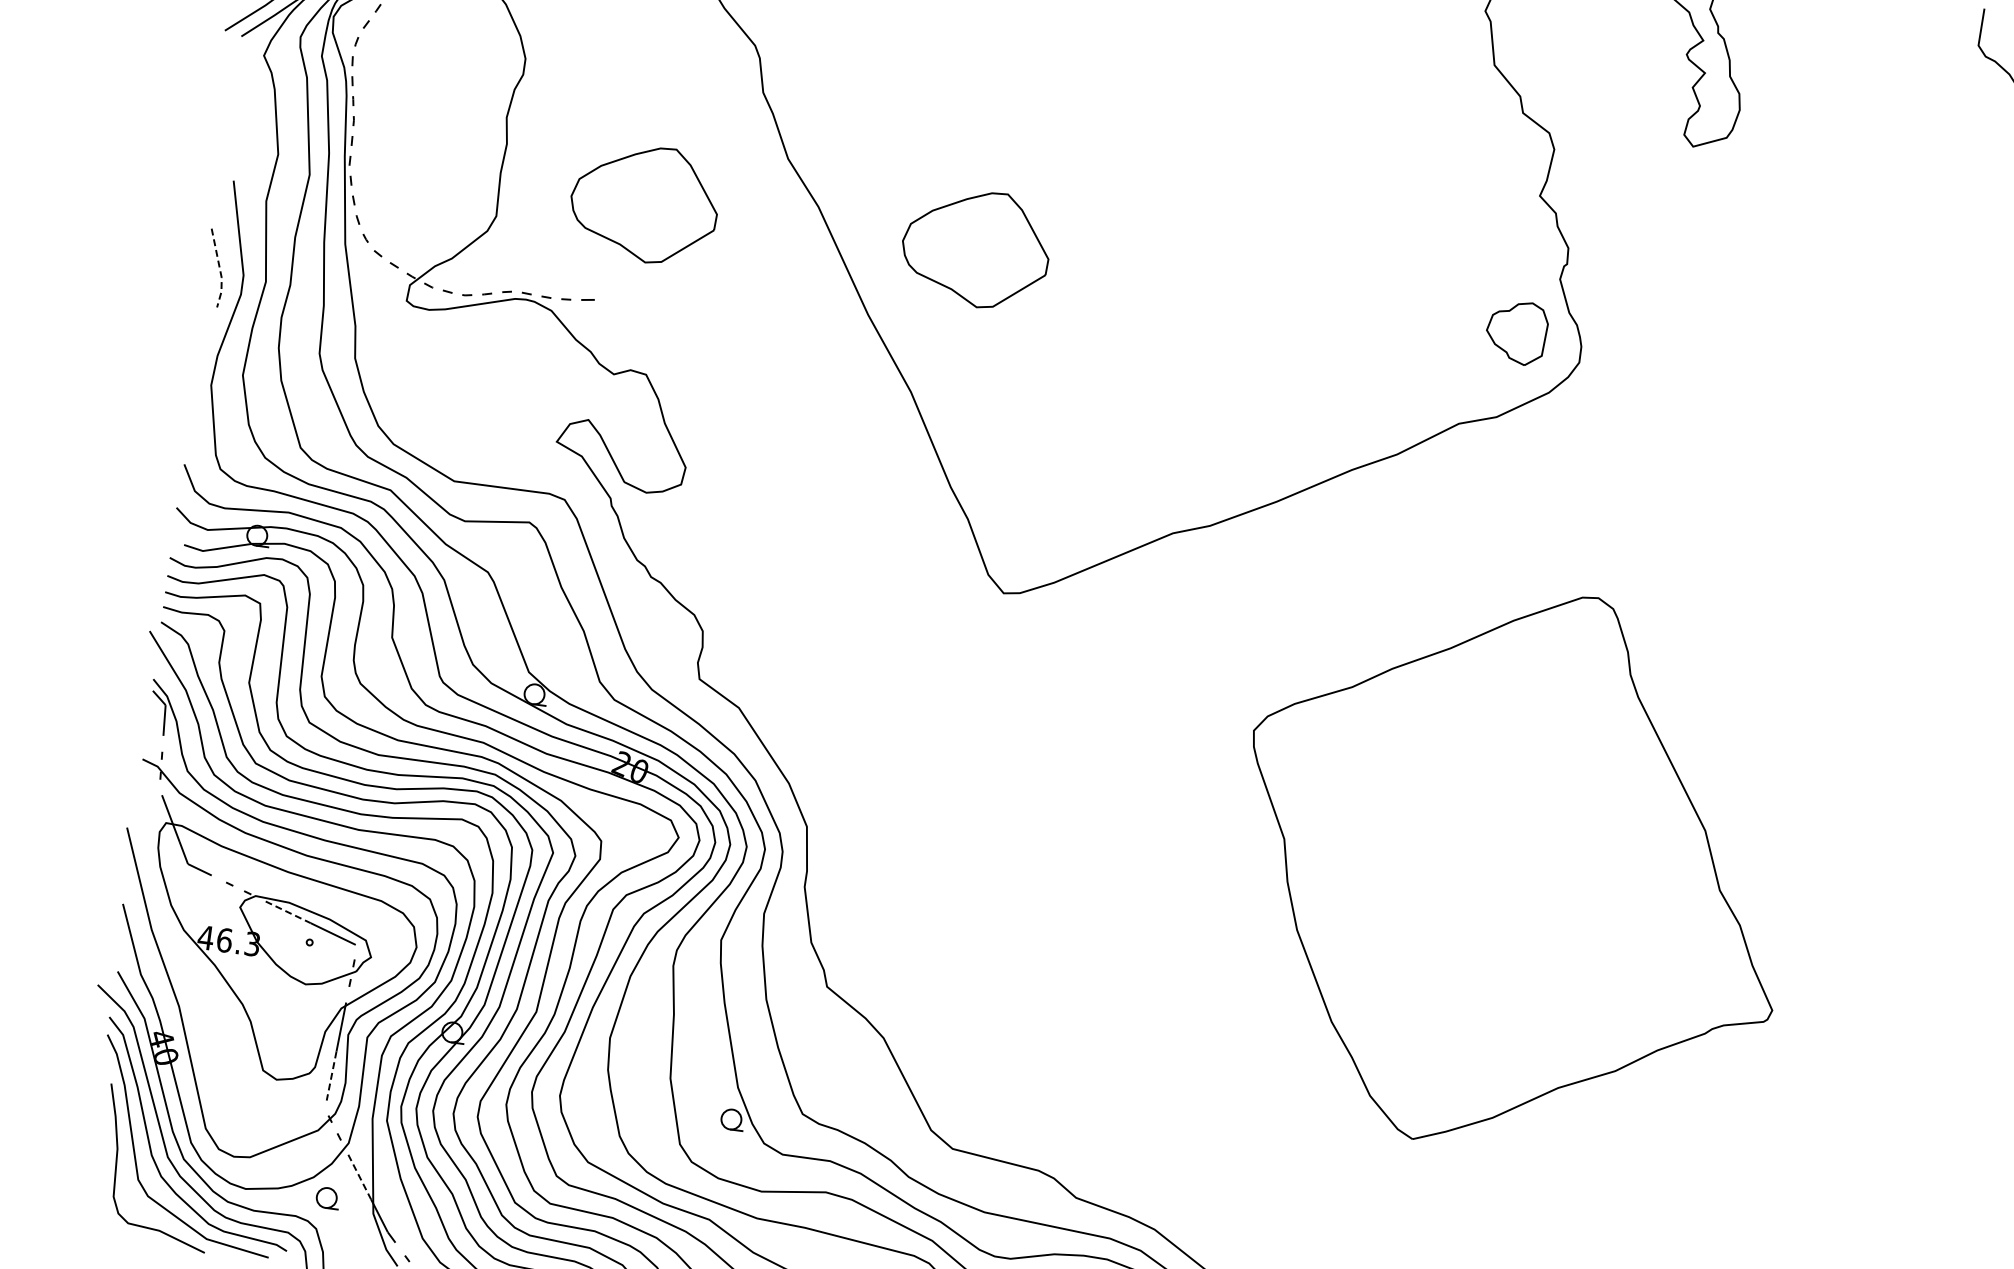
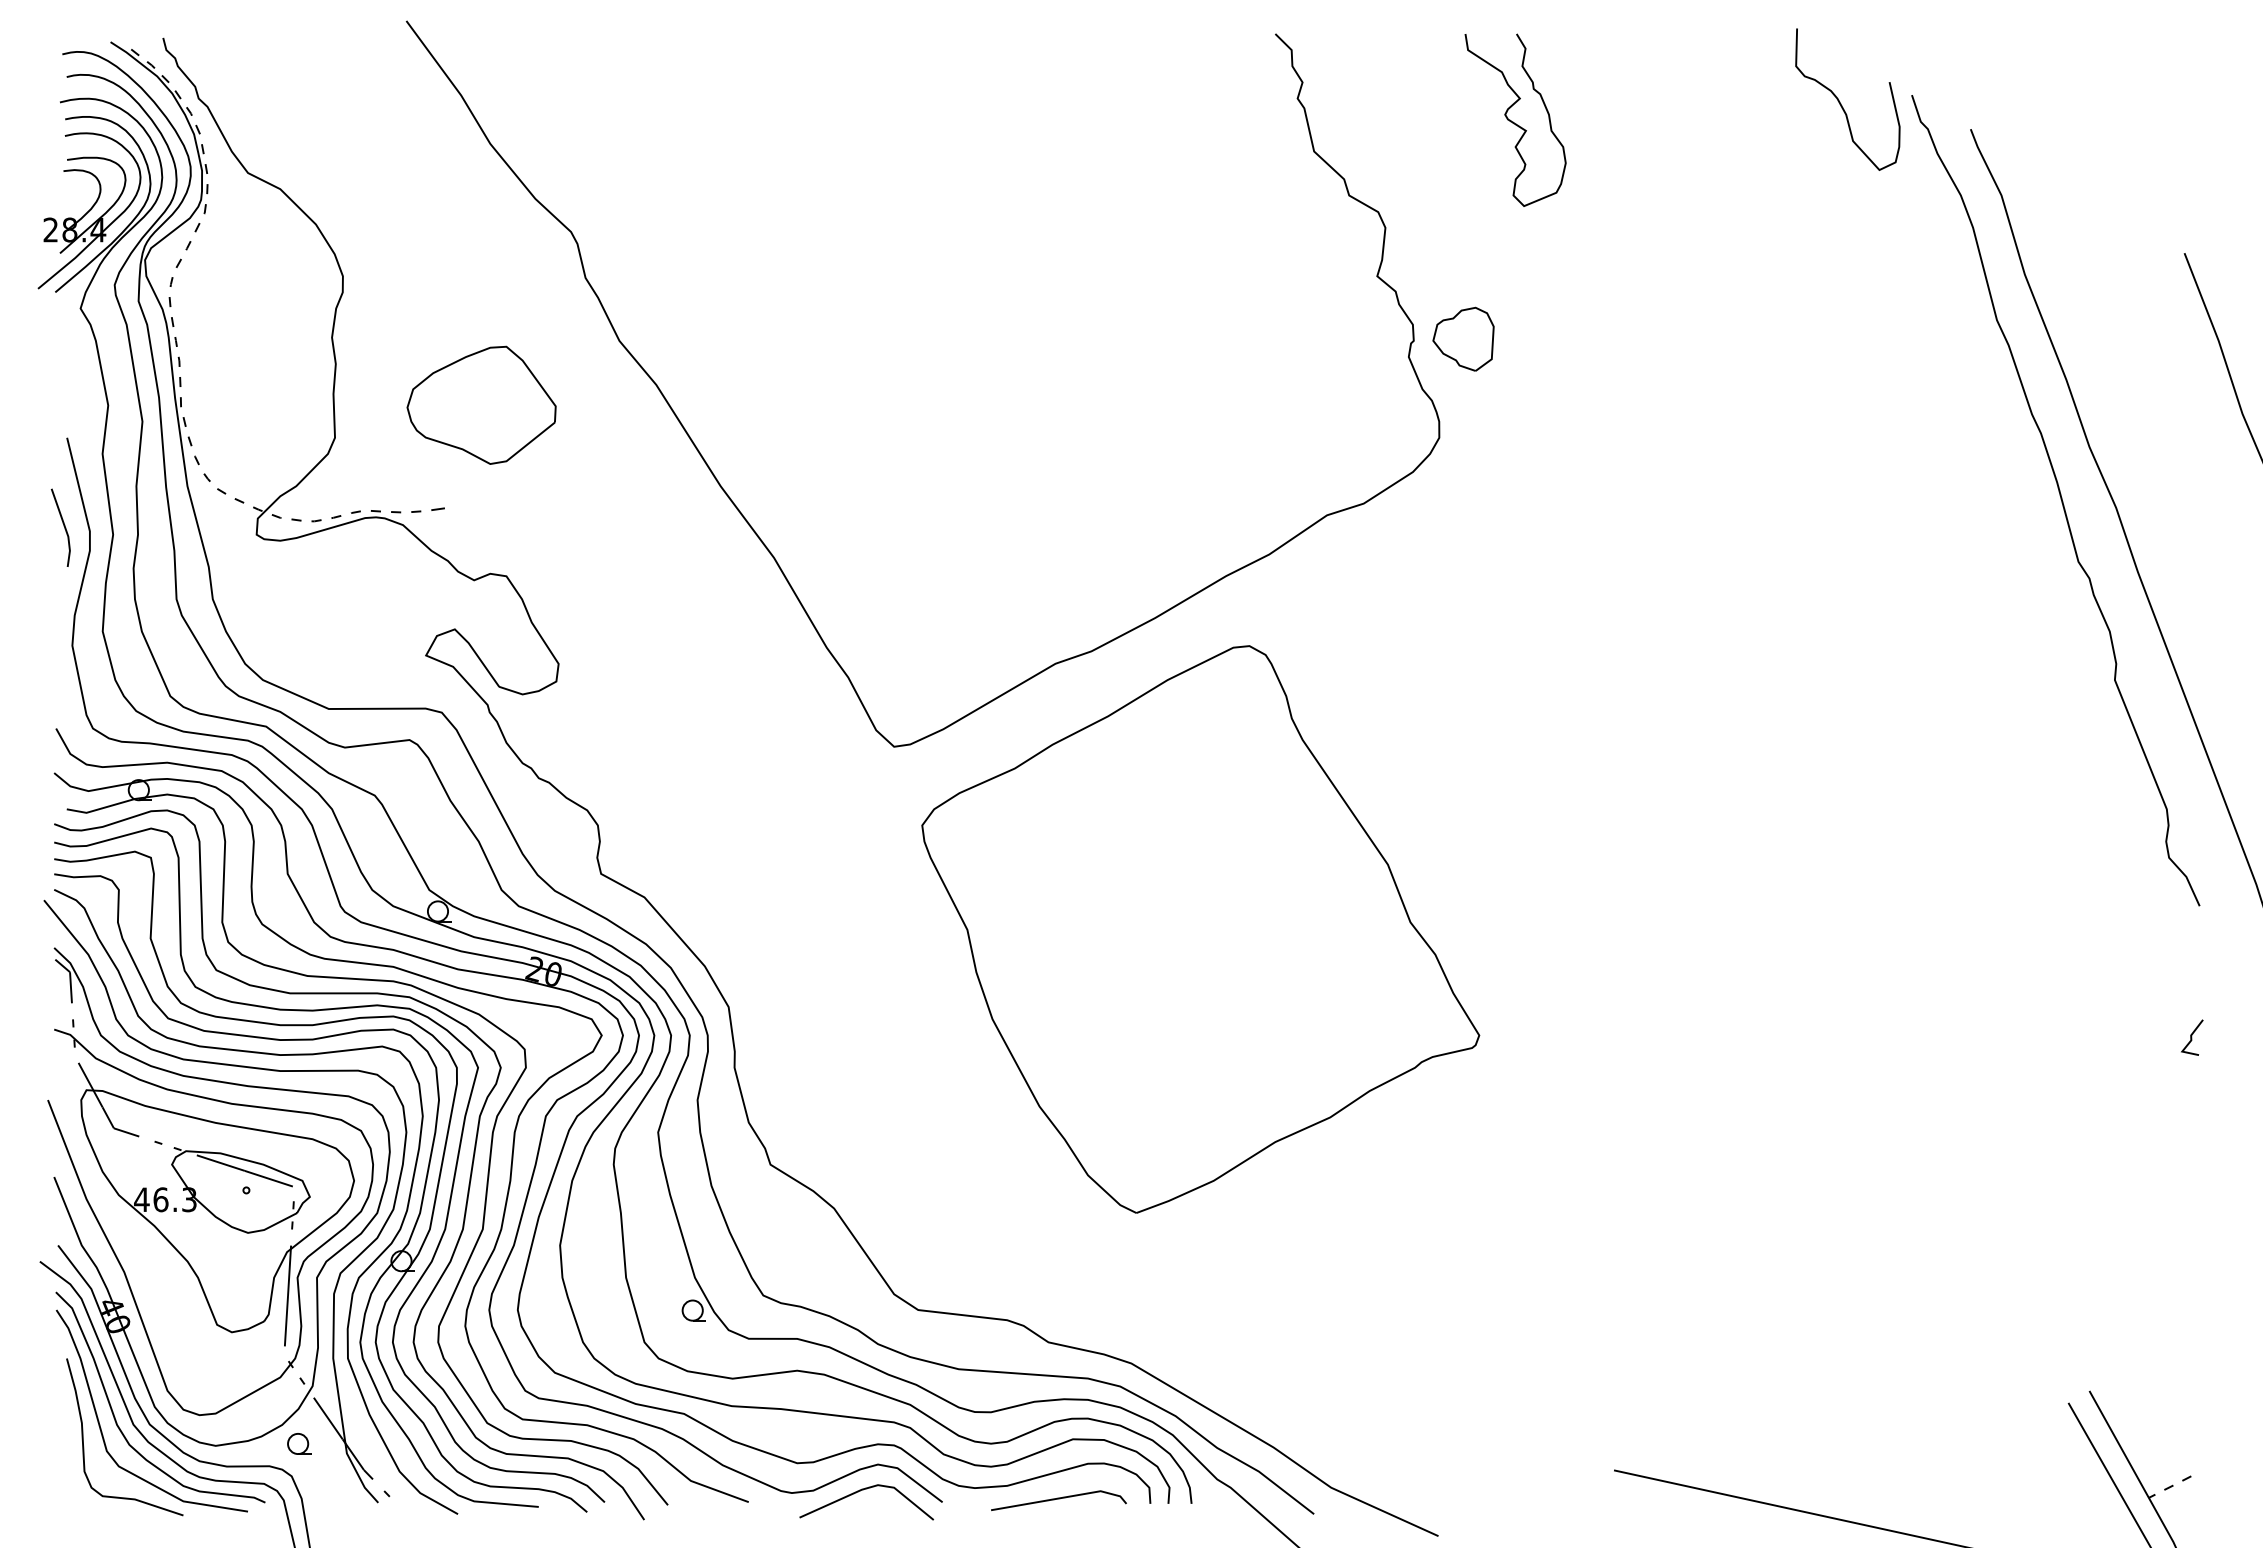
part: (975, 247) -> (819, 404), removed
line: (219, 270) -> (65, 529), dashed -> solid
part: (1516, 331) -> (1463, 338), moved
part: (1512, 869) -> (1200, 929), moved
line: (288, 912) -> (221, 1163), dashed -> solid
line: (331, 1076) -> (286, 1321), dashed -> solid
line: (359, 1177) -> (328, 1418), dashed -> solid

